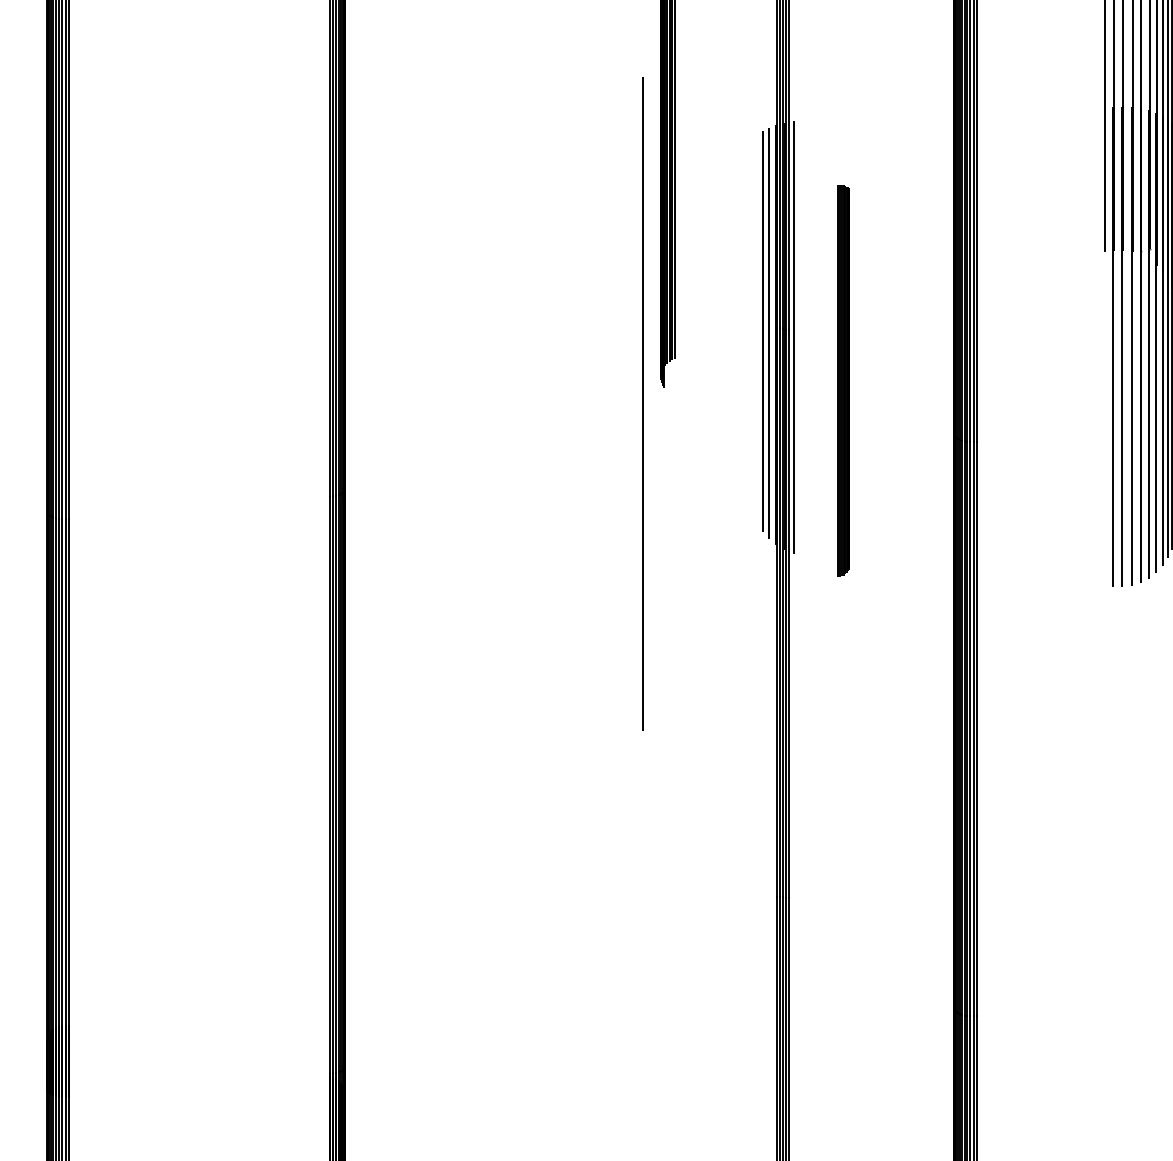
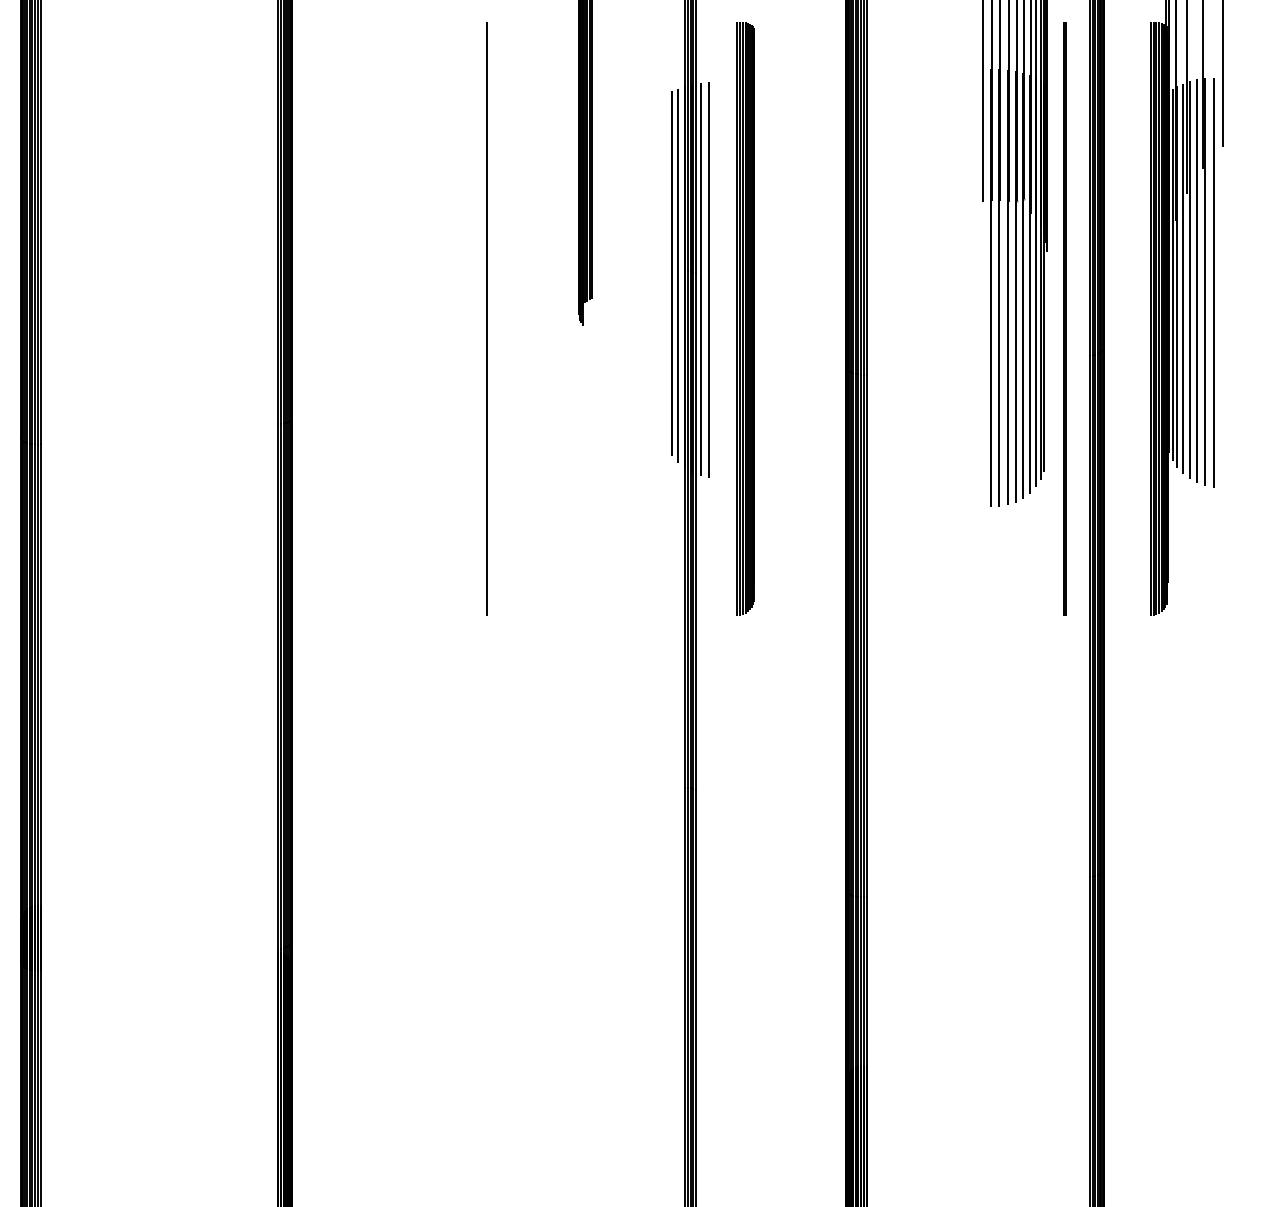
line: (803, 337) -> (709, 279), added
part: (843, 380) -> (745, 318), size x1.67
line: (642, 403) -> (486, 318), moved

